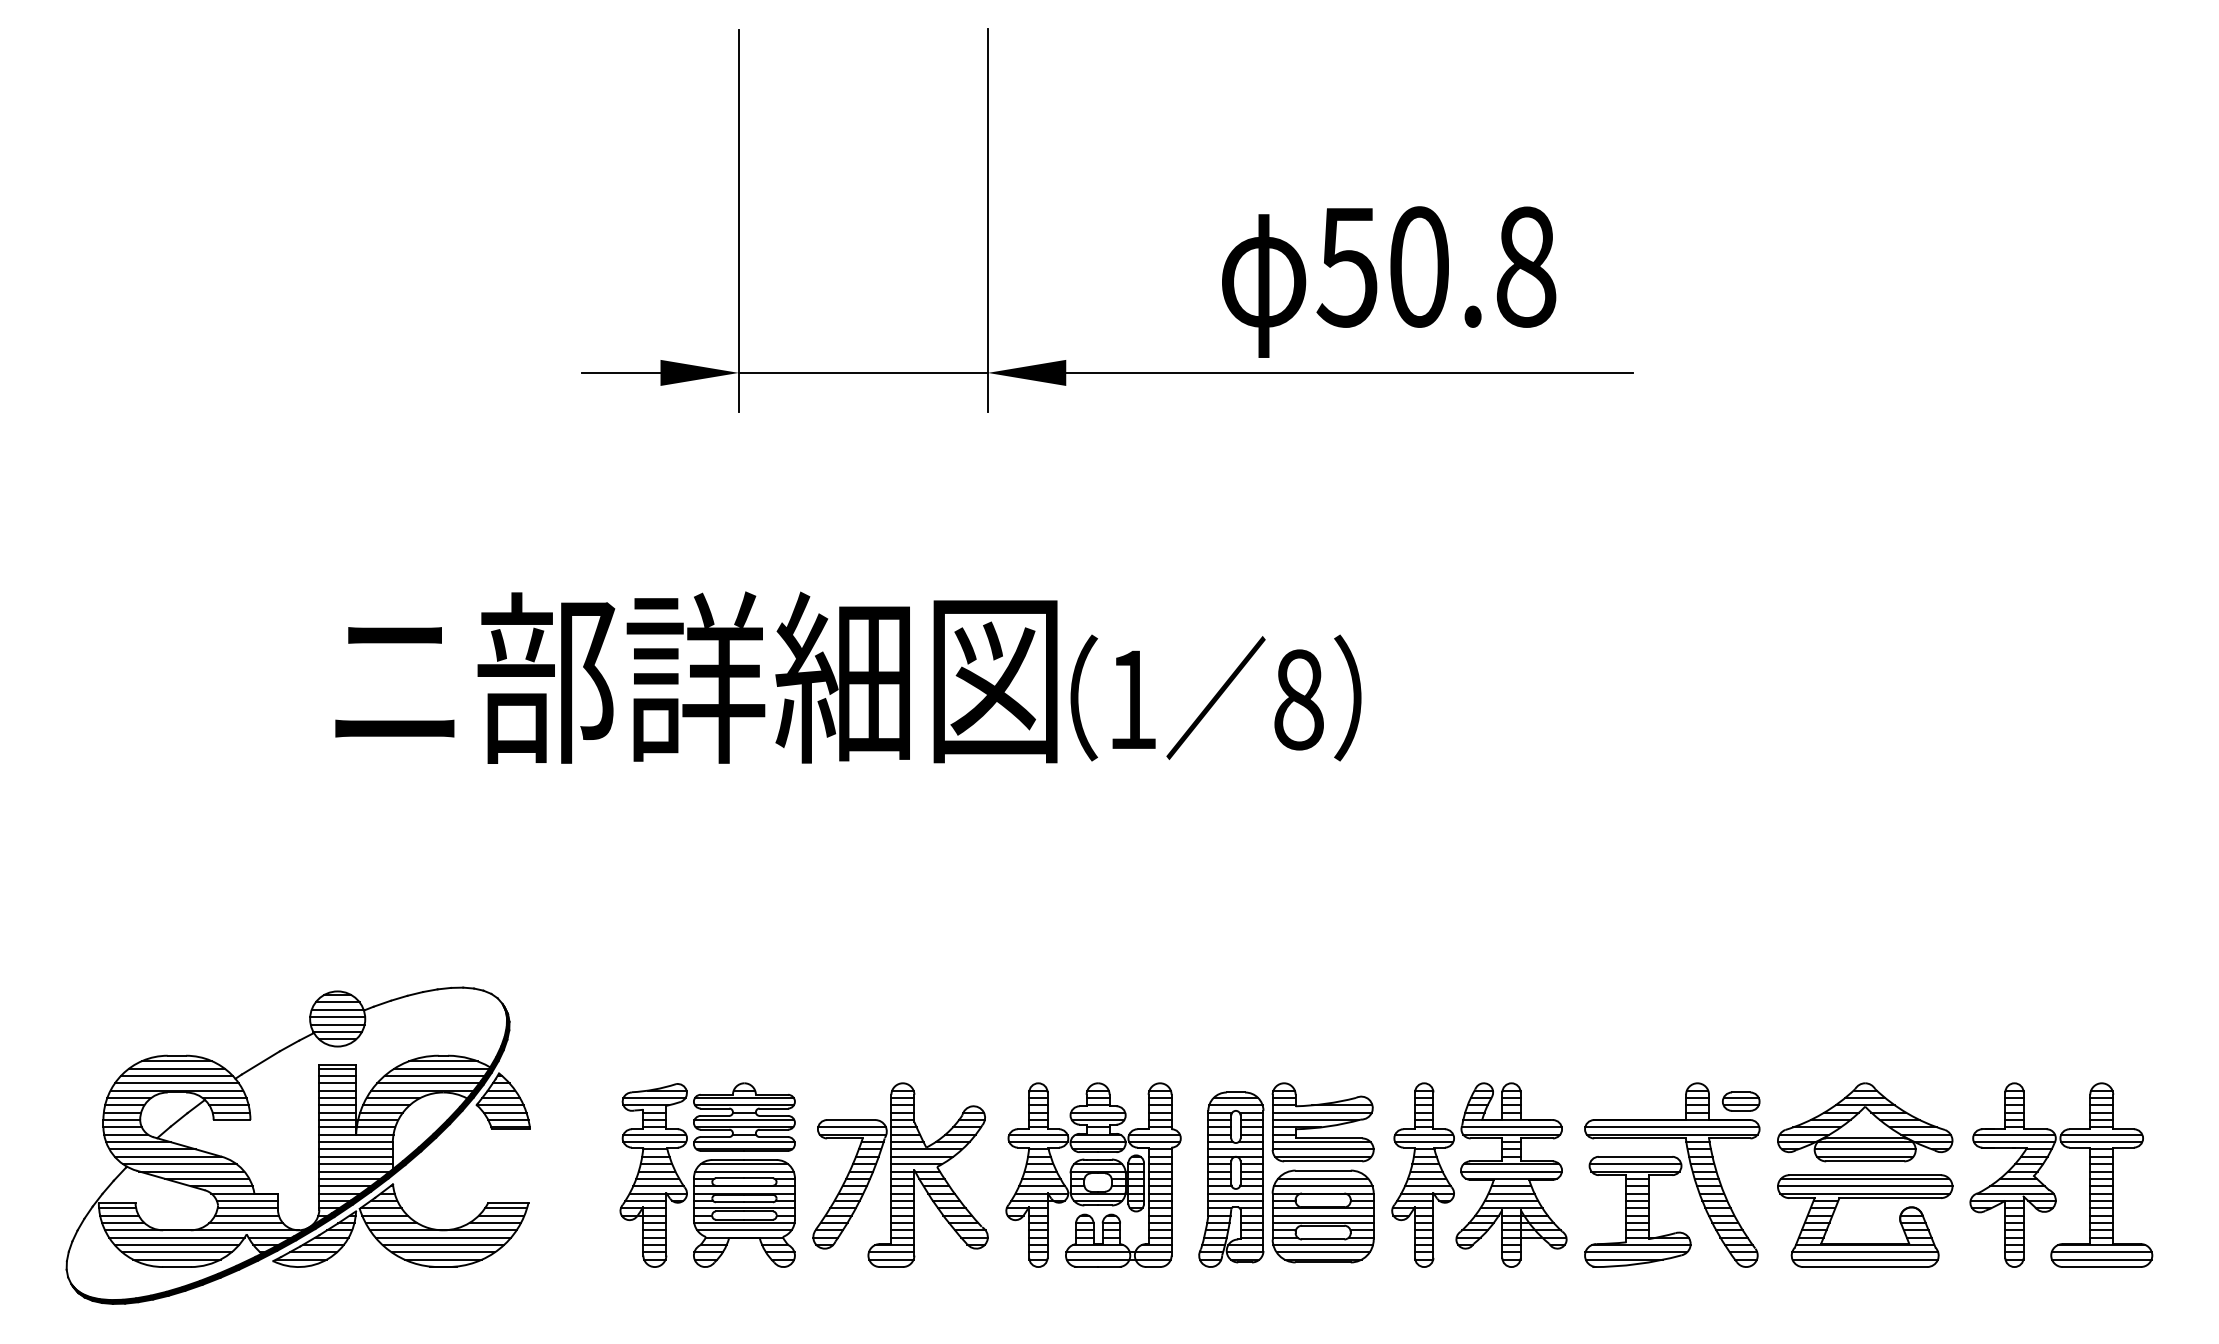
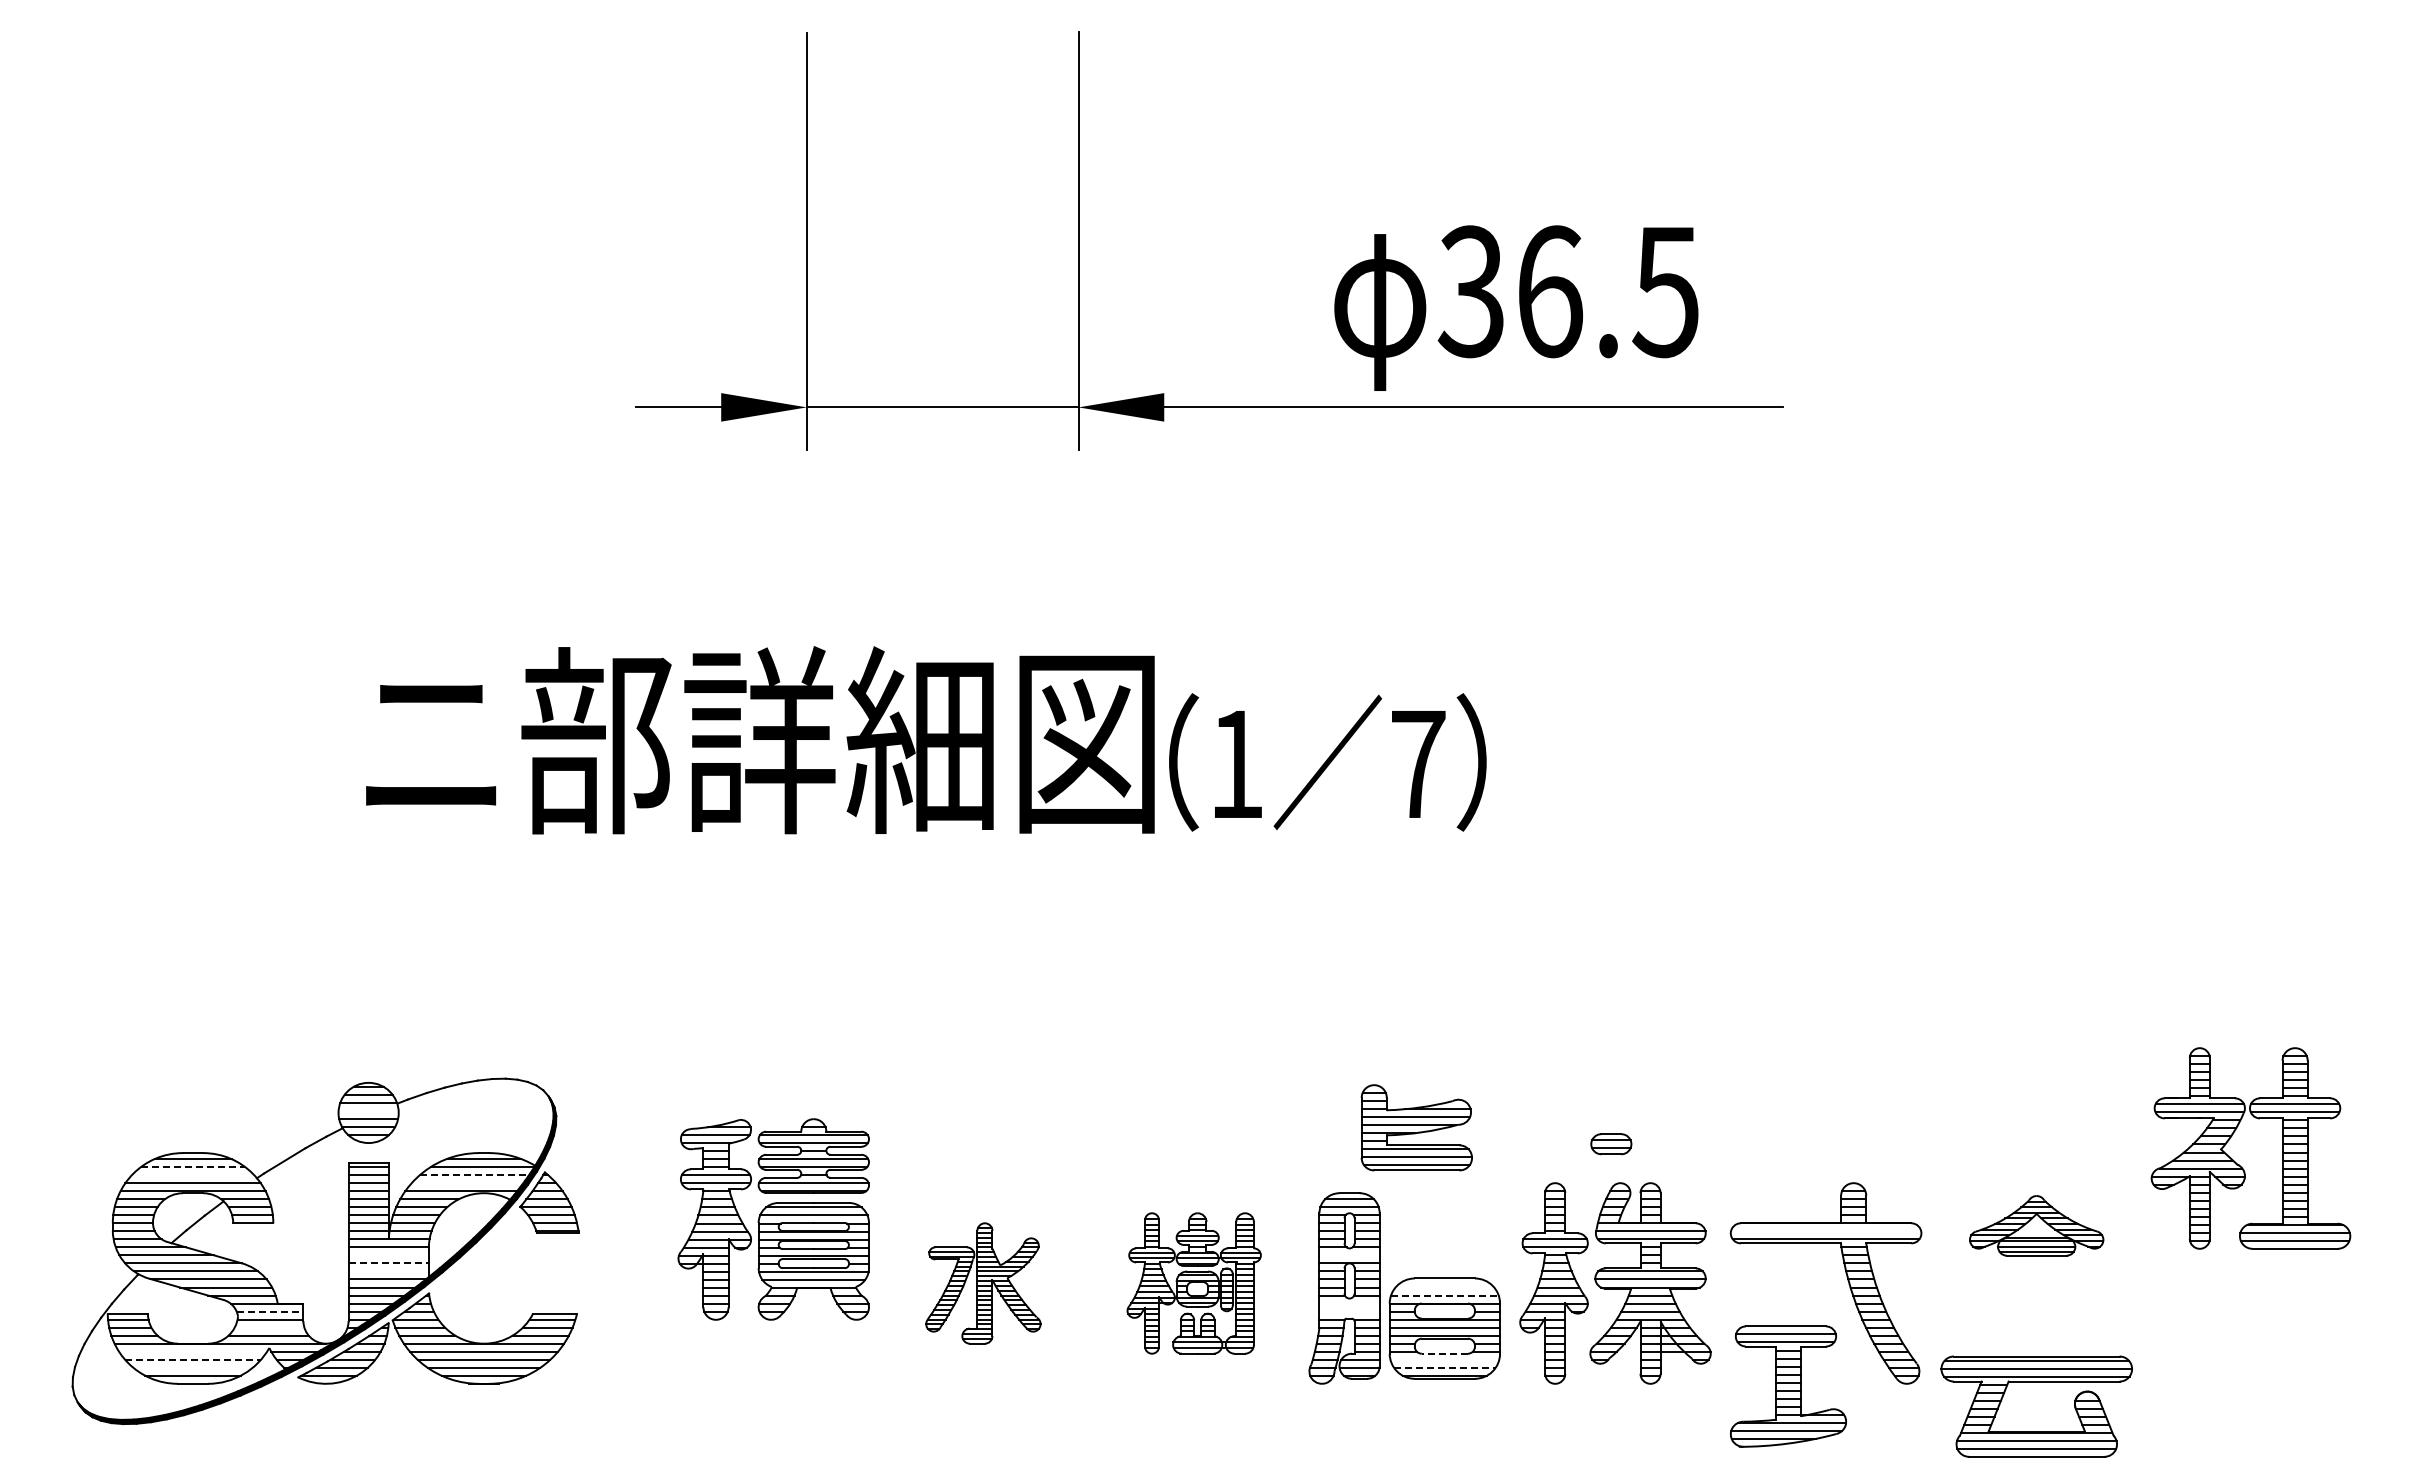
text: (1436, 266) -> (1568, 291), 50.8 -> 36.5
text: (1299, 699) -> (1418, 764), 8 -> 7
line: (337, 1016) -> (368, 1110), removed
line: (177, 1068) -> (193, 1167), solid -> dashed
line: (176, 1076) -> (192, 1175), removed
line: (434, 1076) -> (474, 1175), solid -> dashed
line: (428, 1083) -> (467, 1183), removed
part: (1741, 1101) -> (1611, 1144), moved
part: (1322, 1122) -> (1416, 1127), moved
part: (1864, 1122) -> (2036, 1225), size x0.7
line: (1671, 1127) -> (1825, 1231), removed
line: (355, 1149) -> (388, 1255), removed
line: (1235, 1149) -> (1349, 1255), removed
line: (356, 1156) -> (389, 1263), solid -> dashed
line: (355, 1164) -> (388, 1271), removed
part: (707, 1175) -> (773, 1219), moved
part: (900, 1175) -> (983, 1283), size x0.6
part: (1093, 1175) -> (1194, 1283), size x0.7
line: (1322, 1178) -> (1444, 1287), removed
line: (1322, 1186) -> (1444, 1295), solid -> dashed
part: (2050, 1189) -> (2239, 1164), moved
line: (1235, 1193) -> (1349, 1303), removed
part: (1864, 1198) -> (2036, 1382), moved
line: (247, 1200) -> (270, 1311), solid -> dashed
line: (1235, 1200) -> (1349, 1311), removed
part: (1637, 1211) -> (1788, 1386), moved
line: (246, 1215) -> (269, 1327), removed
line: (177, 1237) -> (193, 1351), removed
line: (1322, 1239) -> (1444, 1353), solid -> dashed
line: (177, 1244) -> (193, 1359), solid -> dashed
line: (1322, 1244) -> (1444, 1359), removed
line: (176, 1252) -> (192, 1367), removed
line: (1322, 1252) -> (1444, 1367), solid -> dashed

